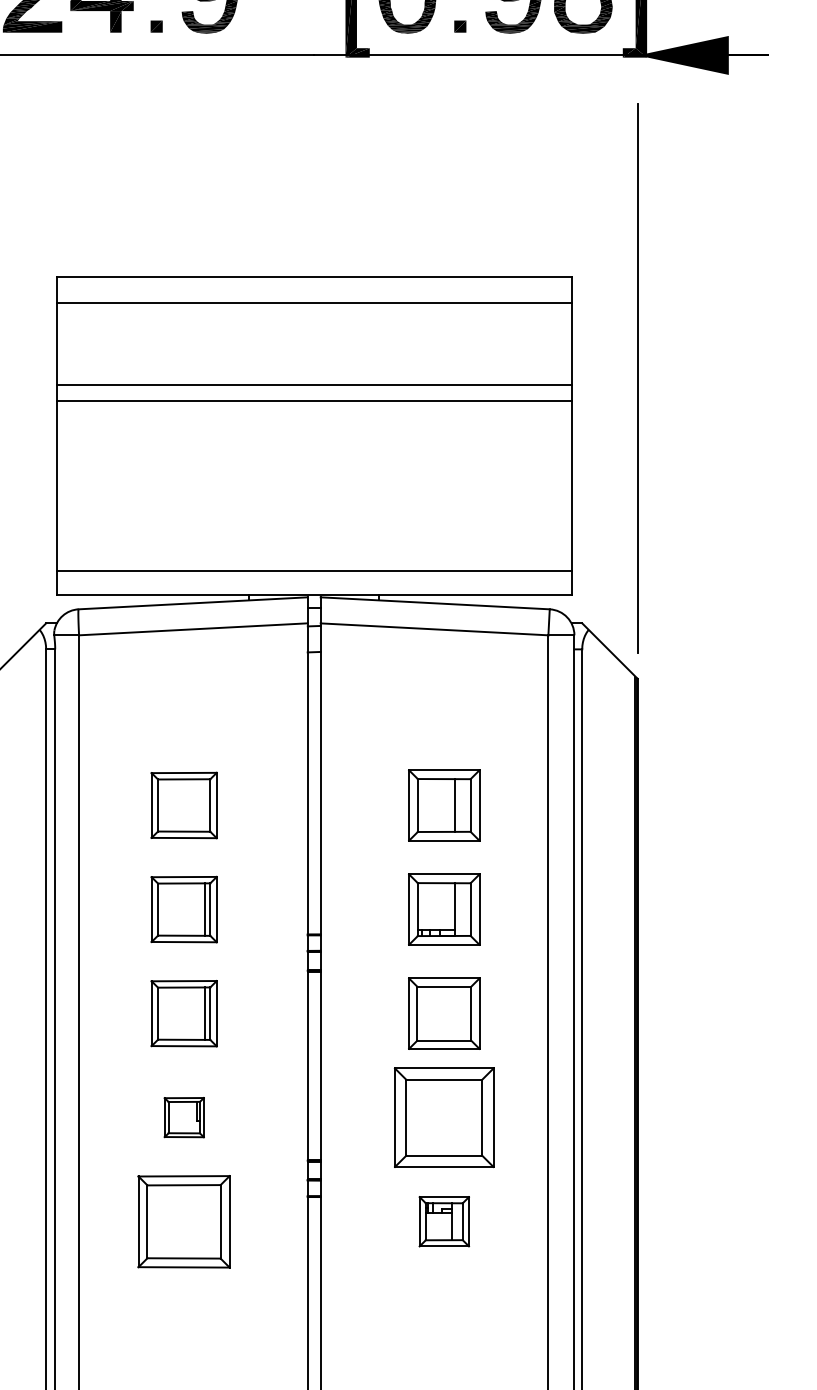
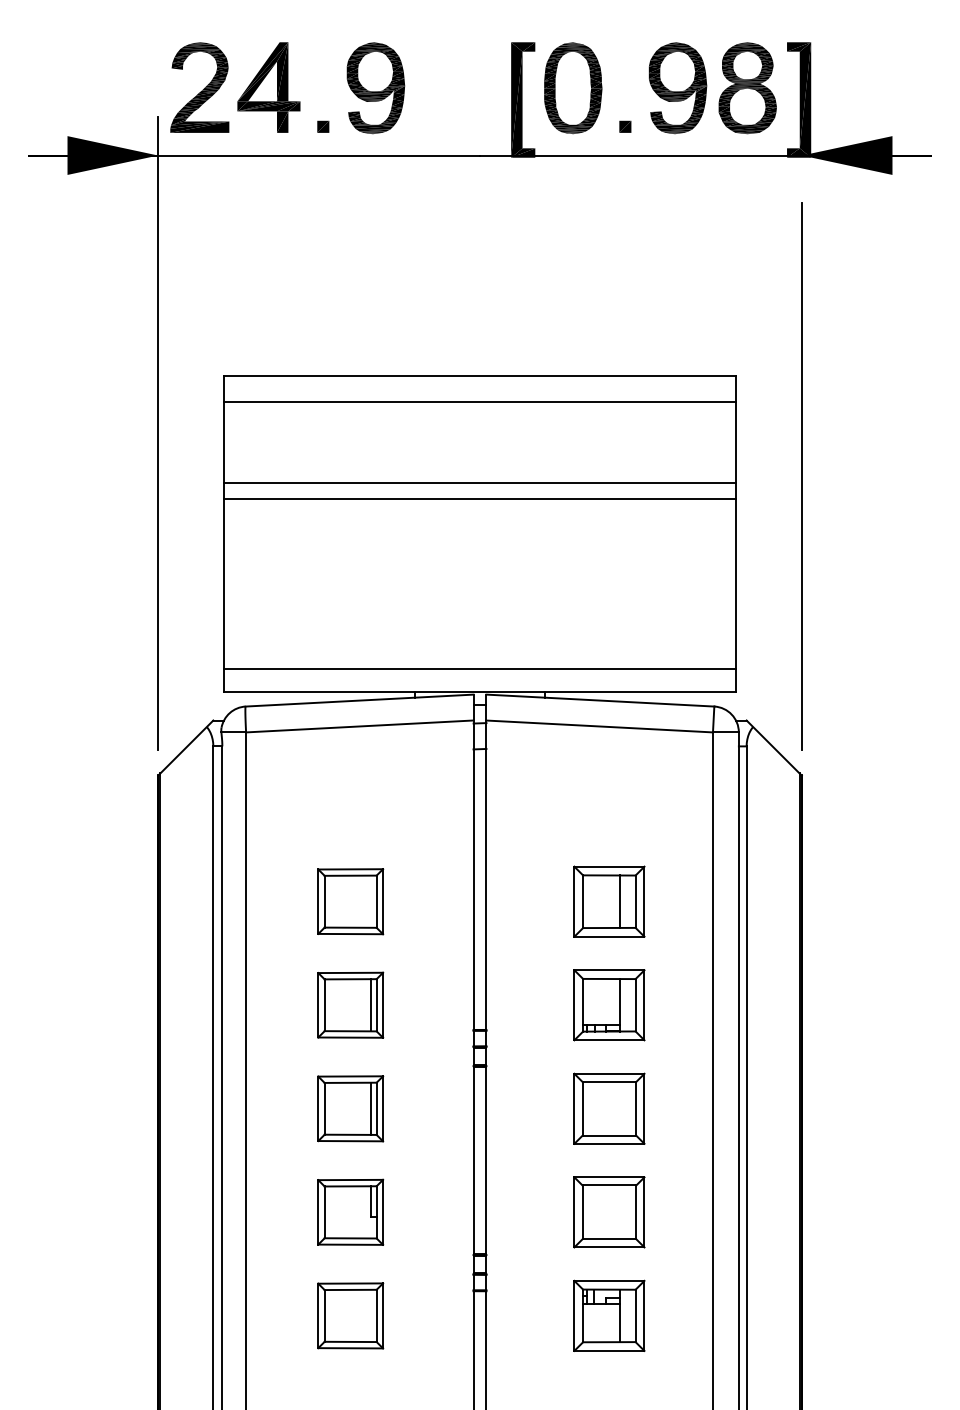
part: (184, 1116) -> (350, 1211), size x1.67
part: (444, 1117) -> (609, 1212), size x0.71
part: (184, 1221) -> (350, 1315), size x0.71
part: (444, 1221) -> (609, 1315), size x1.43

